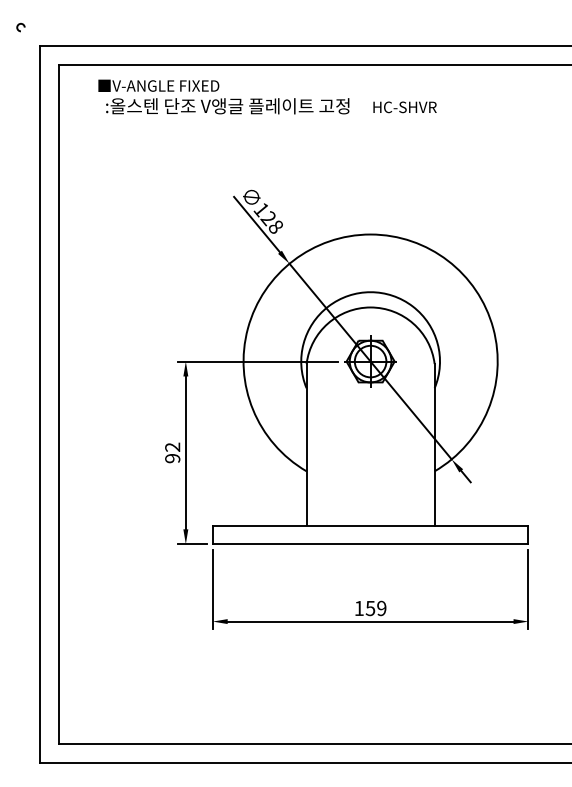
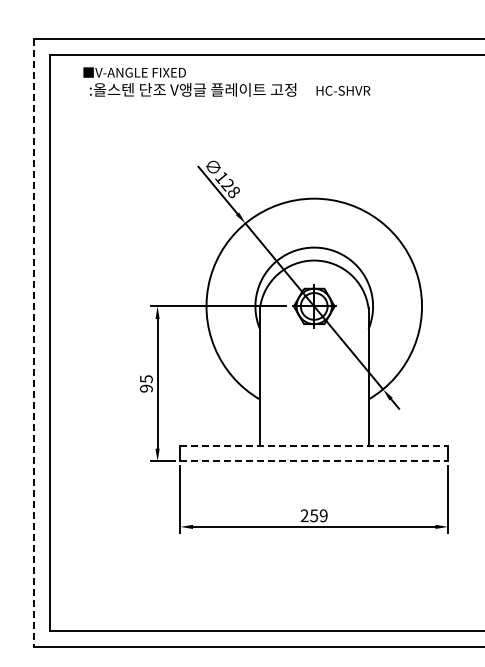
arc: (18, 27) -> (15, 23), removed
line: (39, 405) -> (33, 343), solid -> dashed
text: (172, 447) -> (146, 379), 92 -> 95
line: (370, 526) -> (314, 446), solid -> dashed
line: (370, 544) -> (314, 461), solid -> dashed
text: (359, 608) -> (304, 515), 159 -> 259

